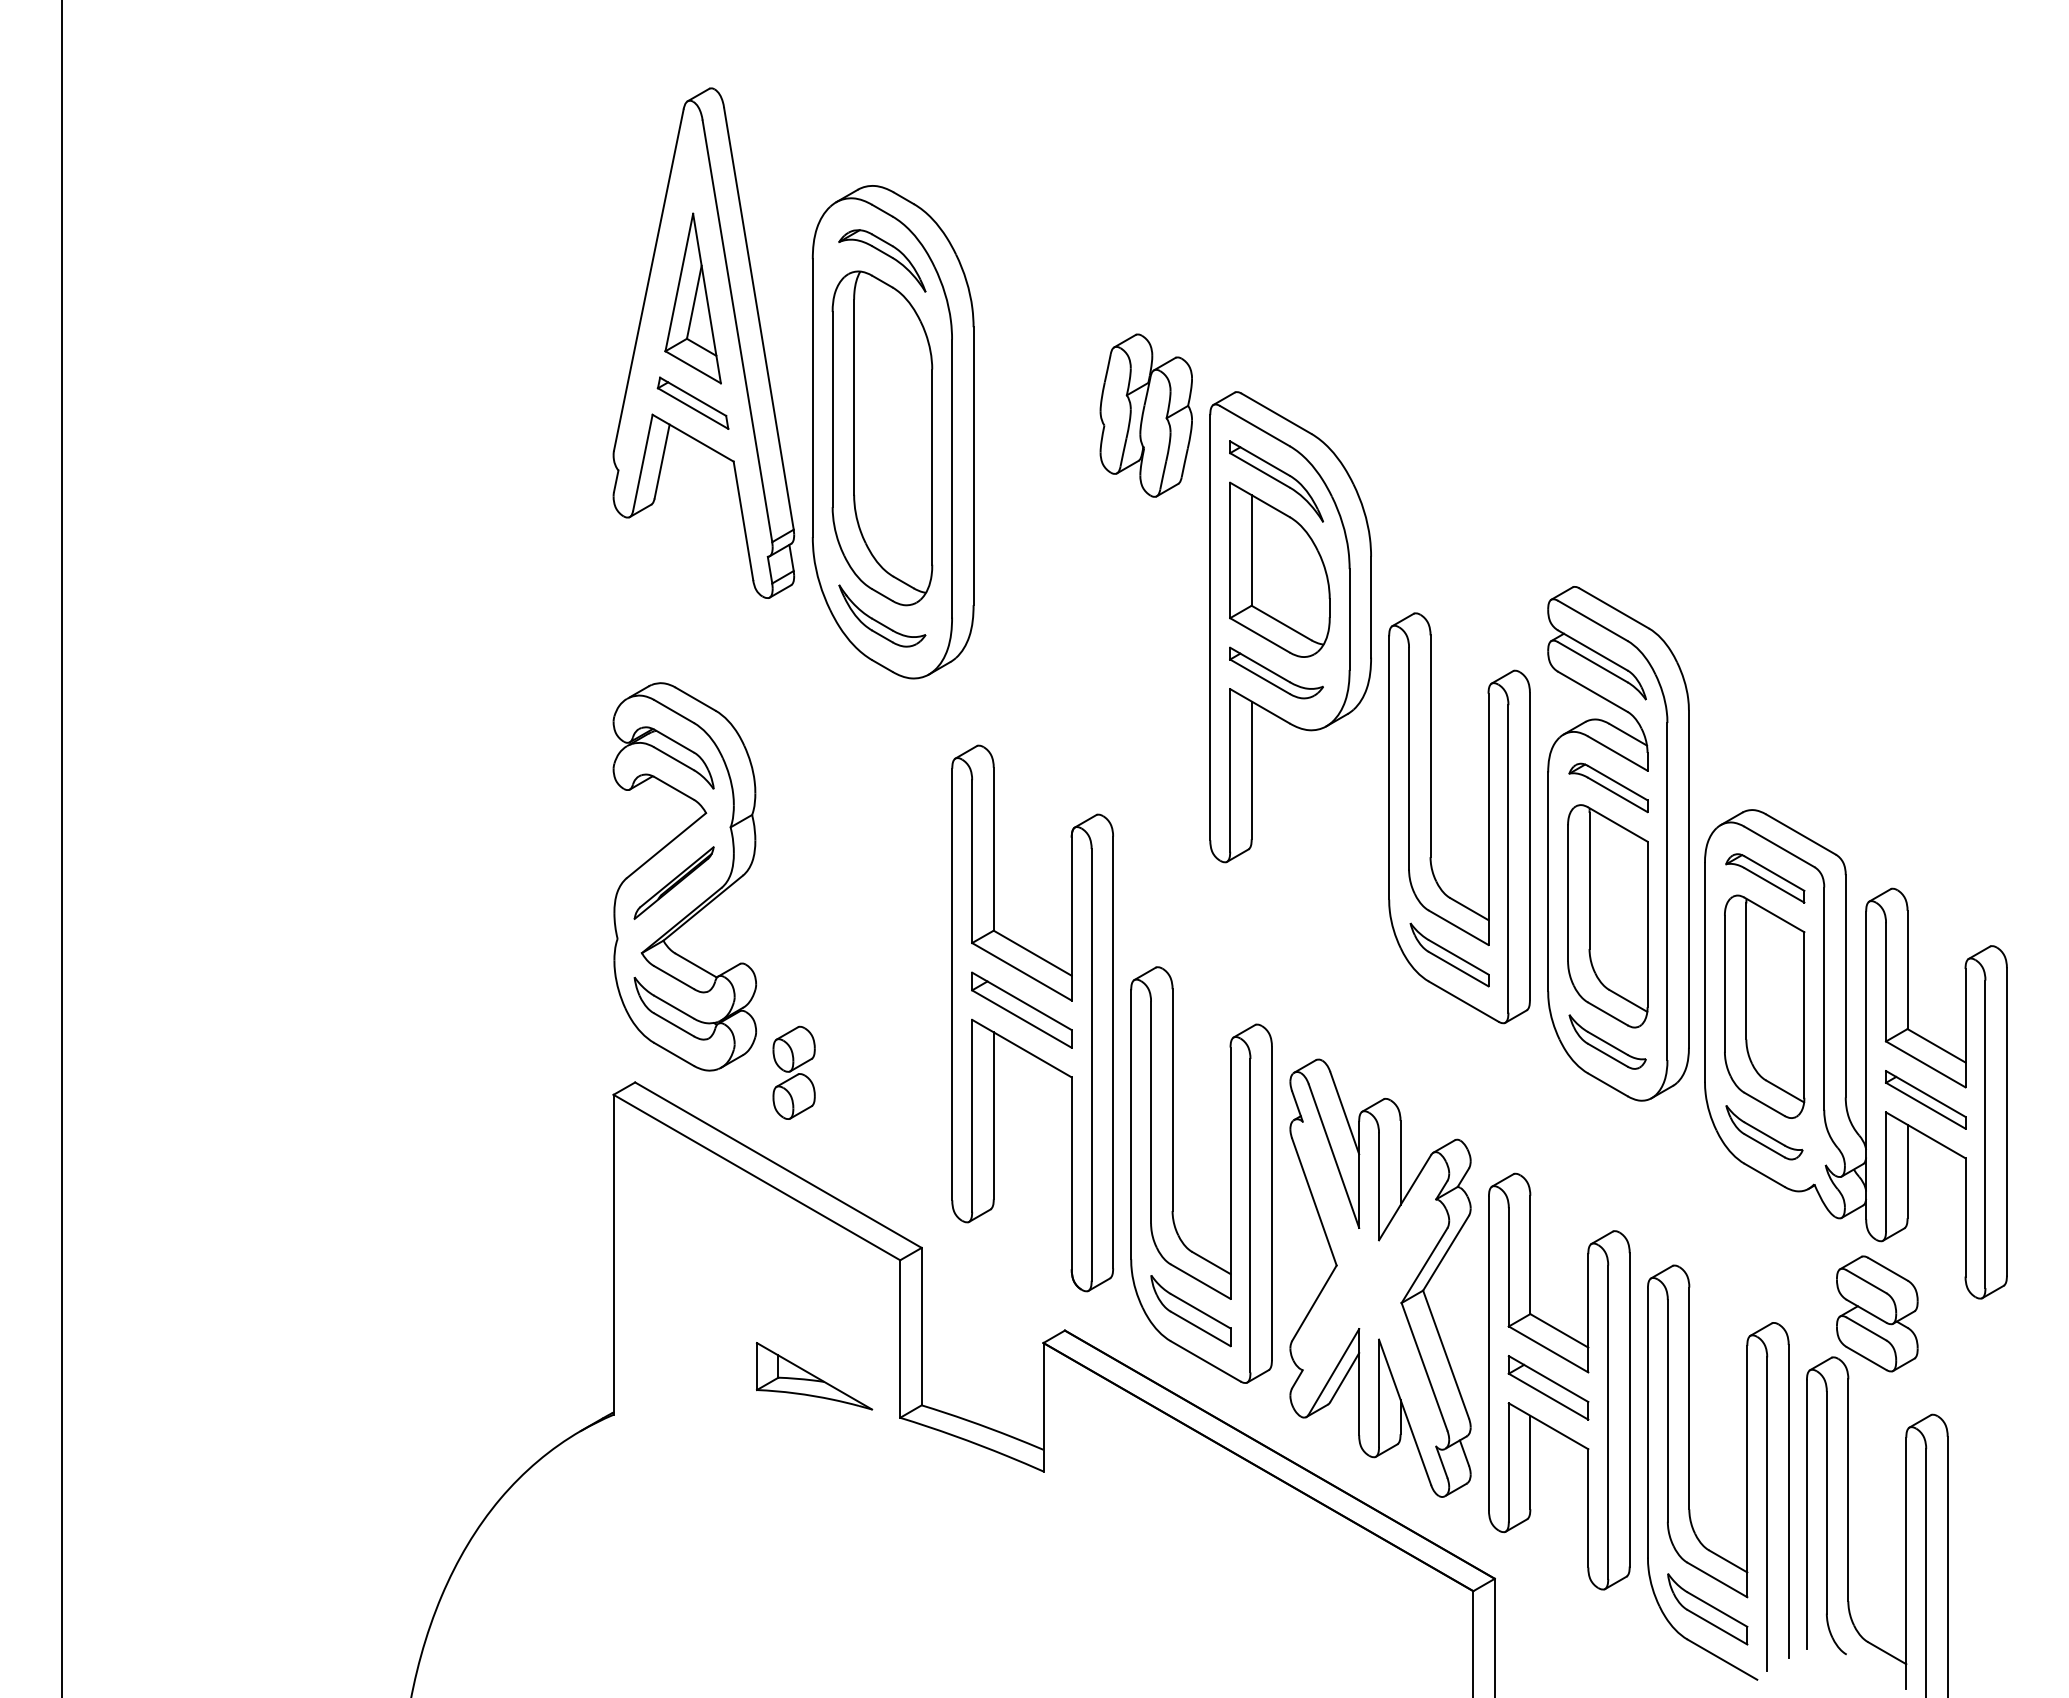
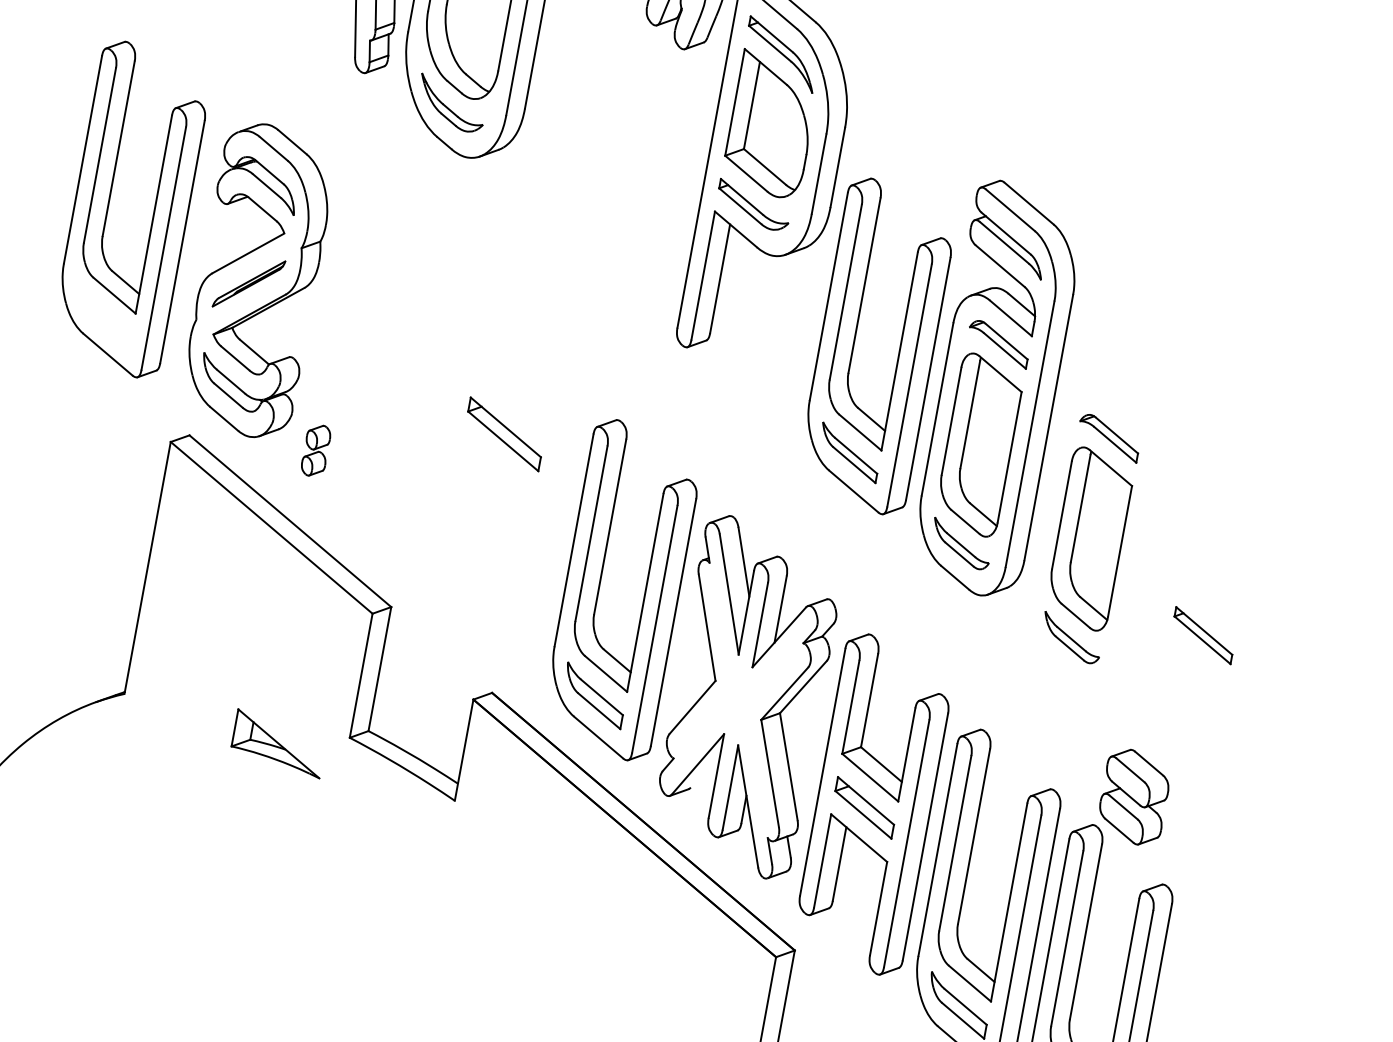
part: (484, 818) -> (109, 205), added
part: (1032, 1018) -> (511, 442), removed
part: (1846, 1054) -> (1147, 588), removed
part: (793, 1072) -> (315, 450), size x0.7
part: (814, 1376) -> (278, 744), moved
line: (1344, 1377) -> (705, 770), removed

